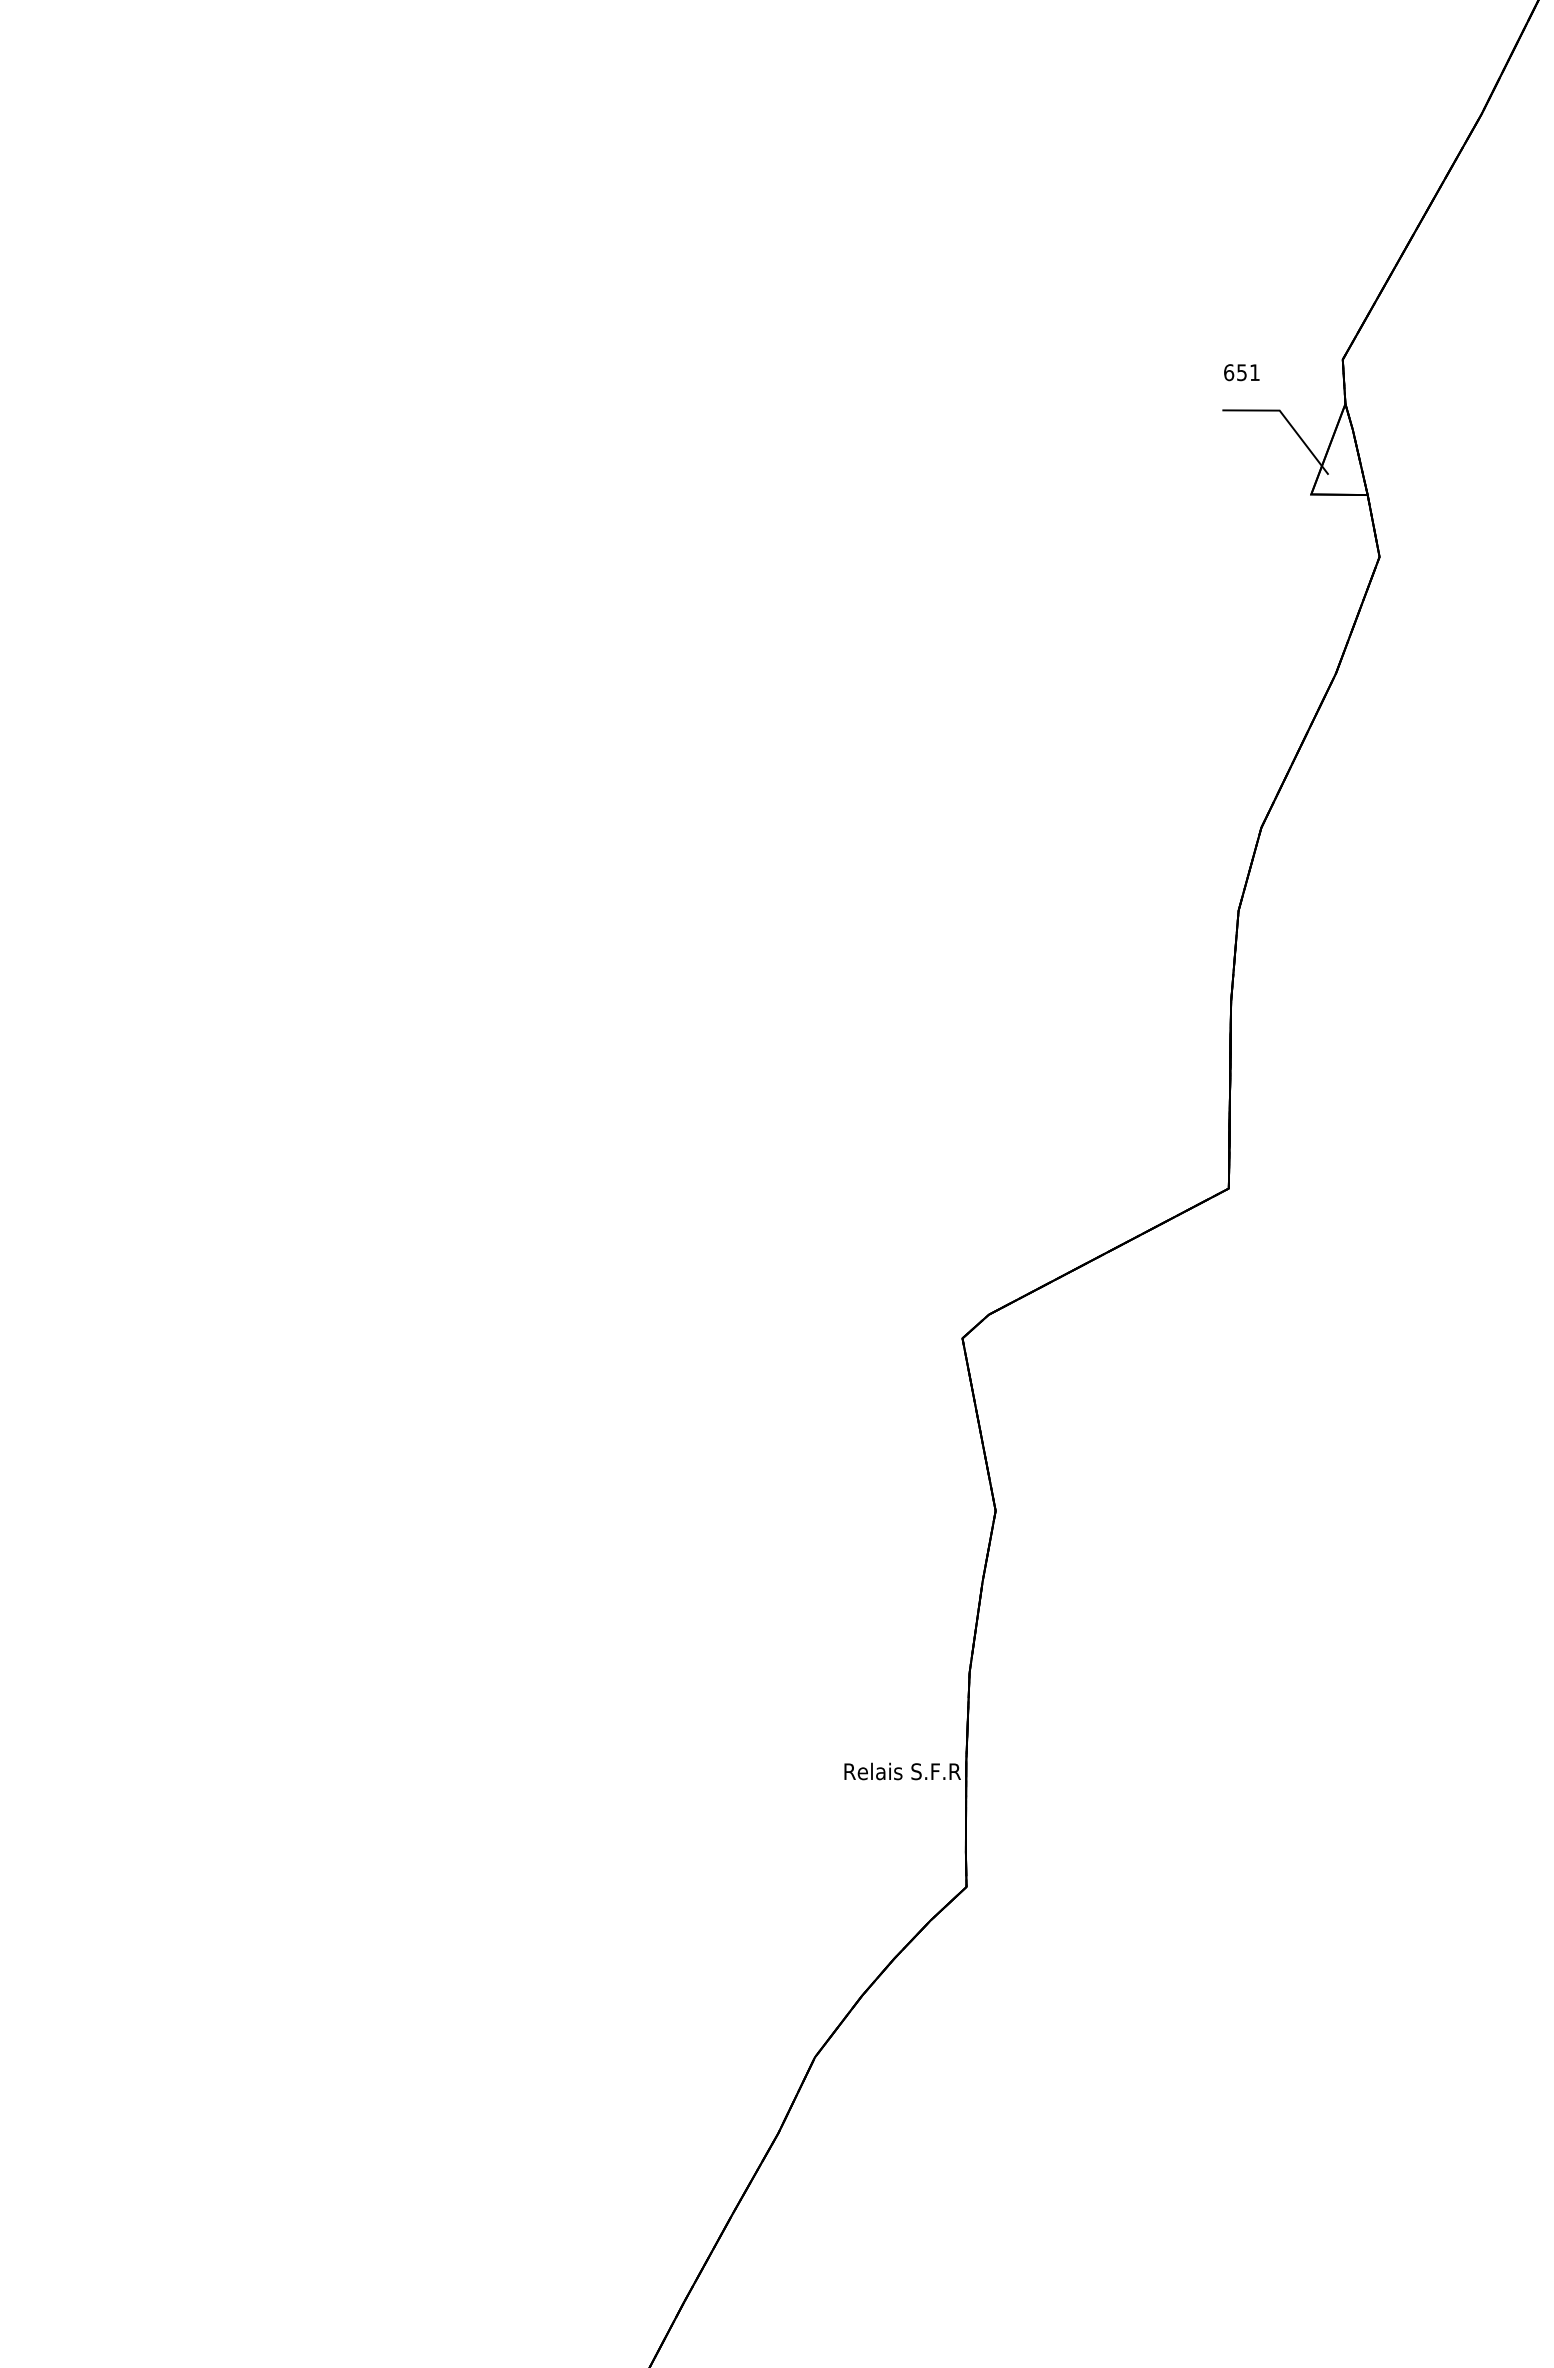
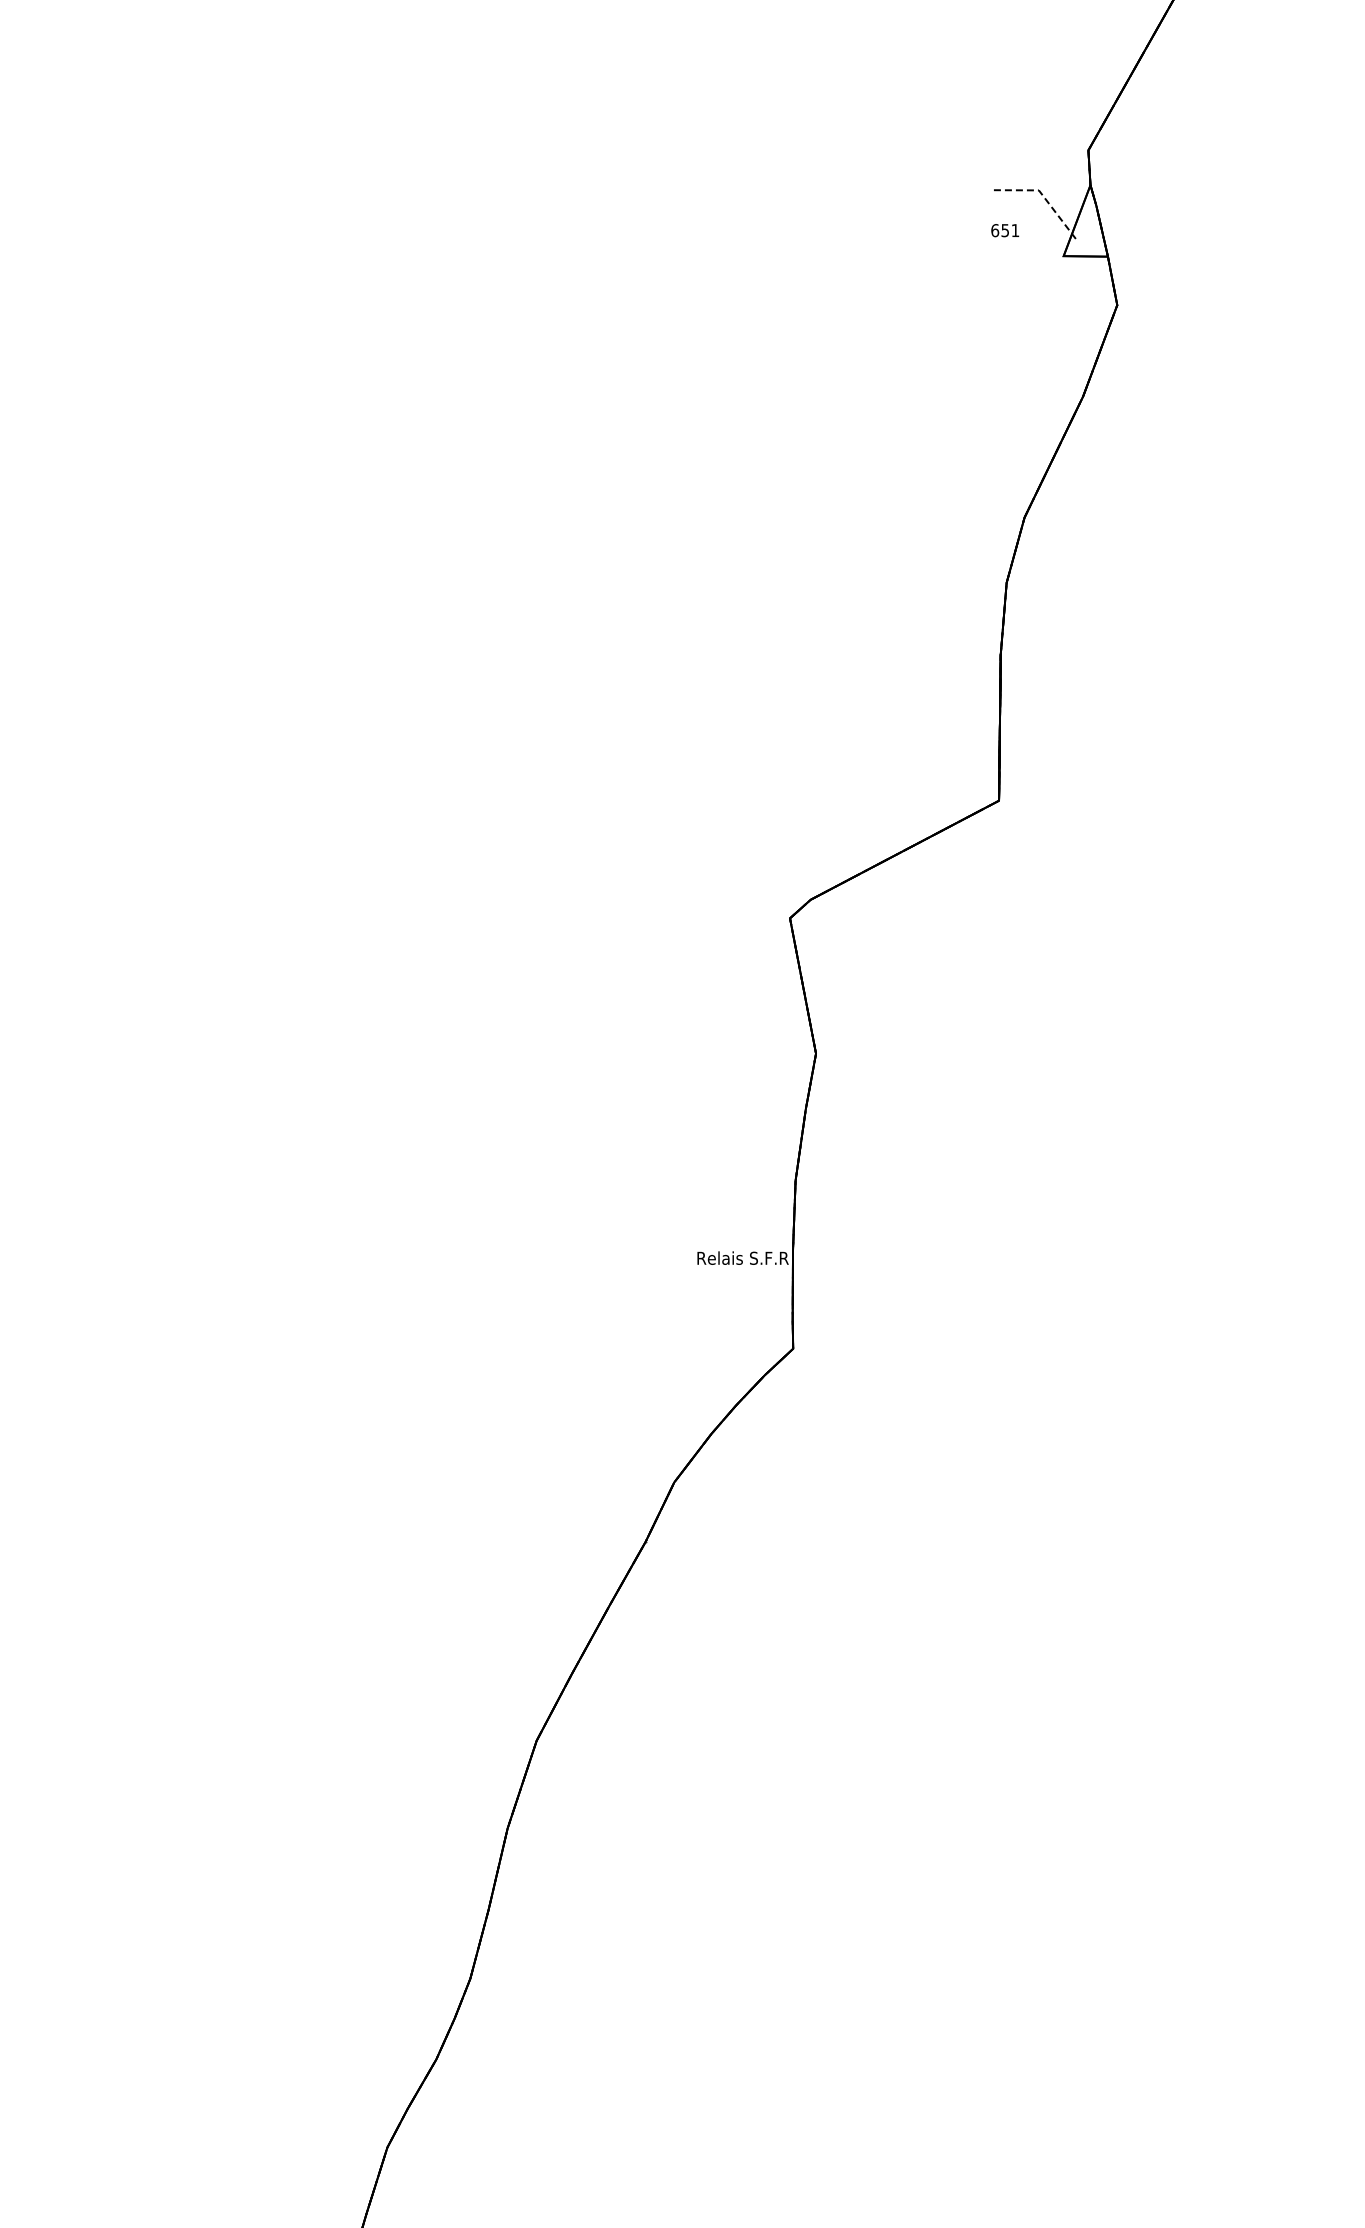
text: (1242, 372) -> (1005, 230), moved
line: (1286, 419) -> (1044, 197), solid -> dashed

